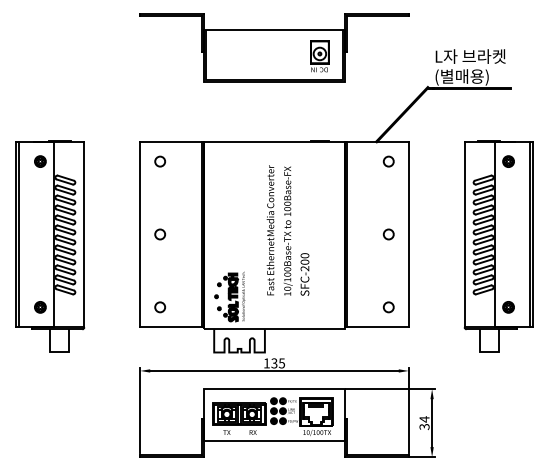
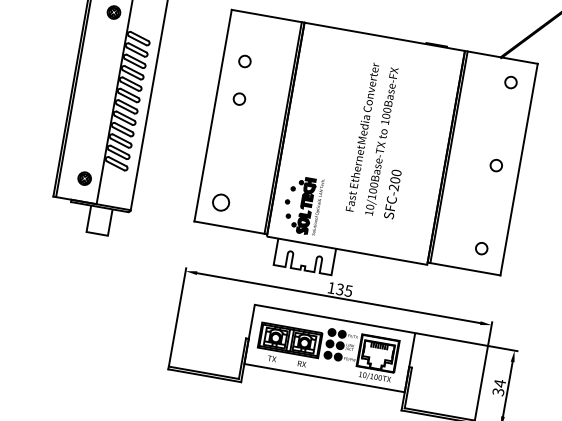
circle: (160, 161) -> (245, 61), moved
circle: (160, 234) -> (239, 99), moved
circle: (160, 307) -> (221, 202), size x1.4

